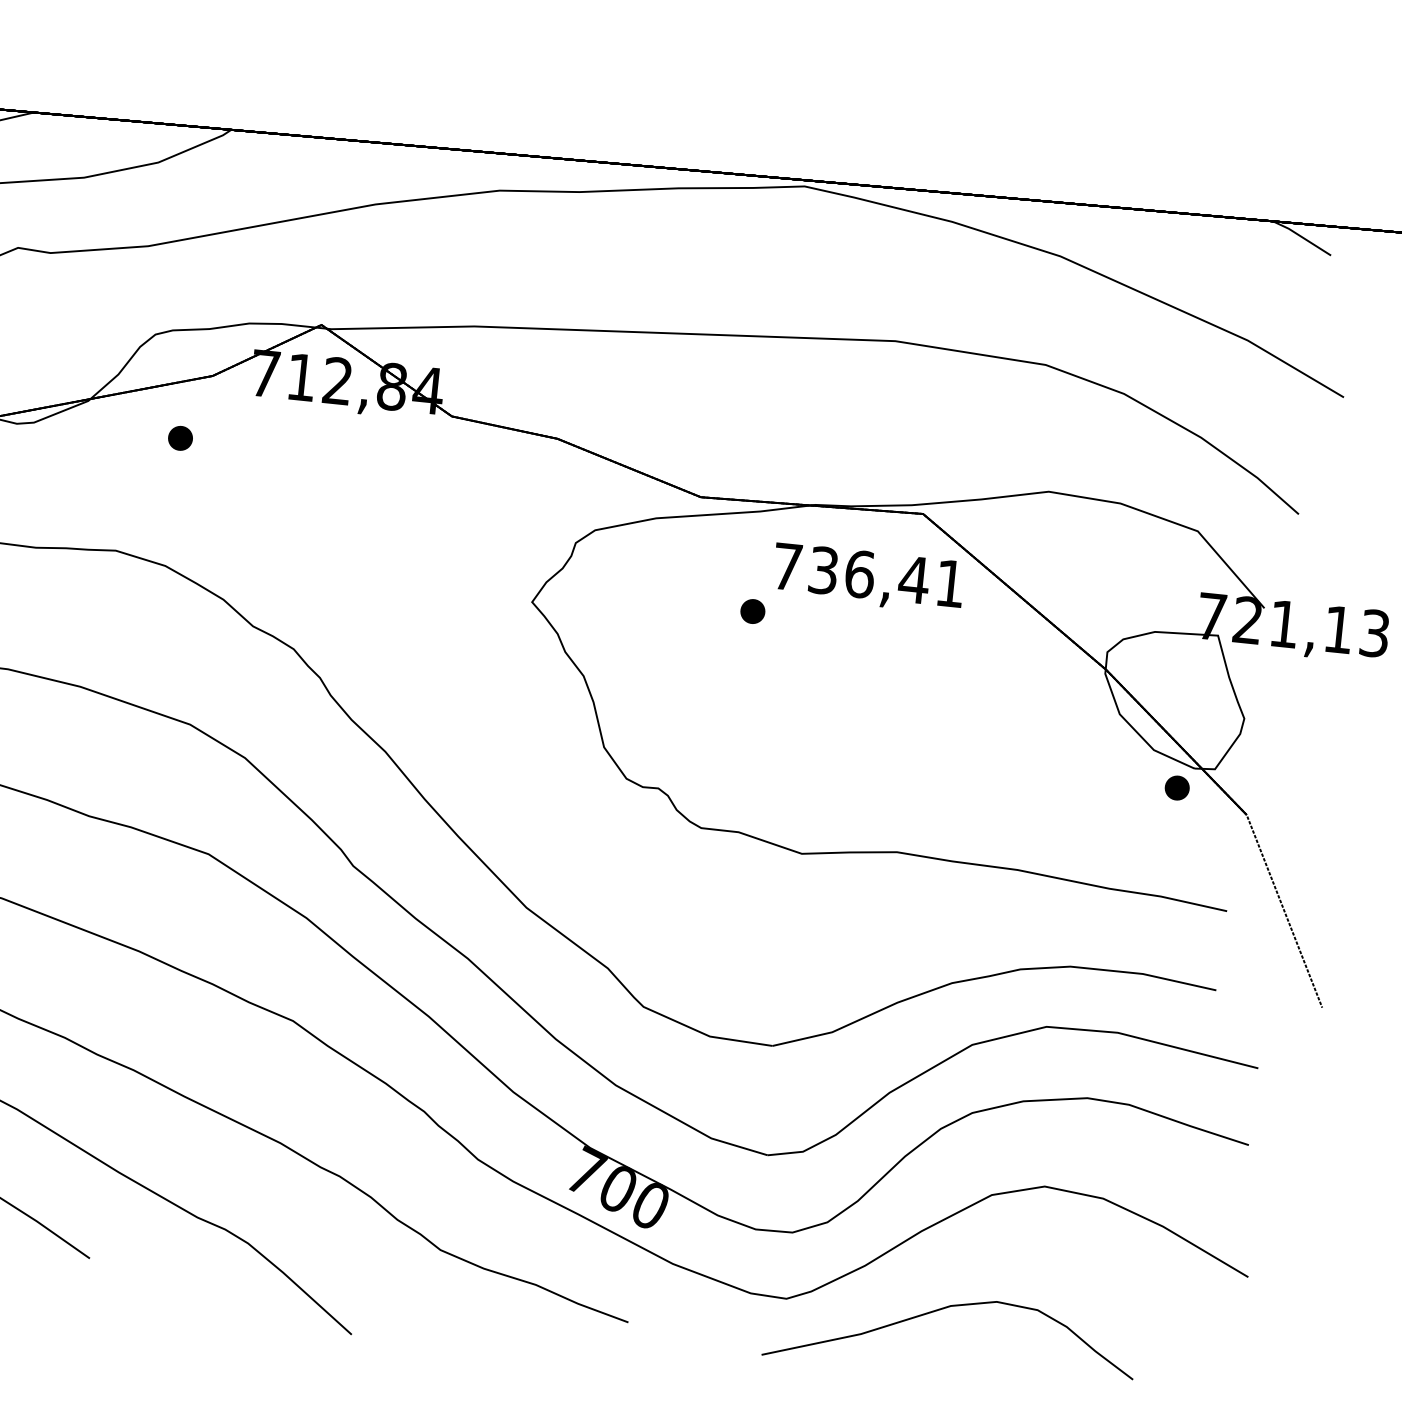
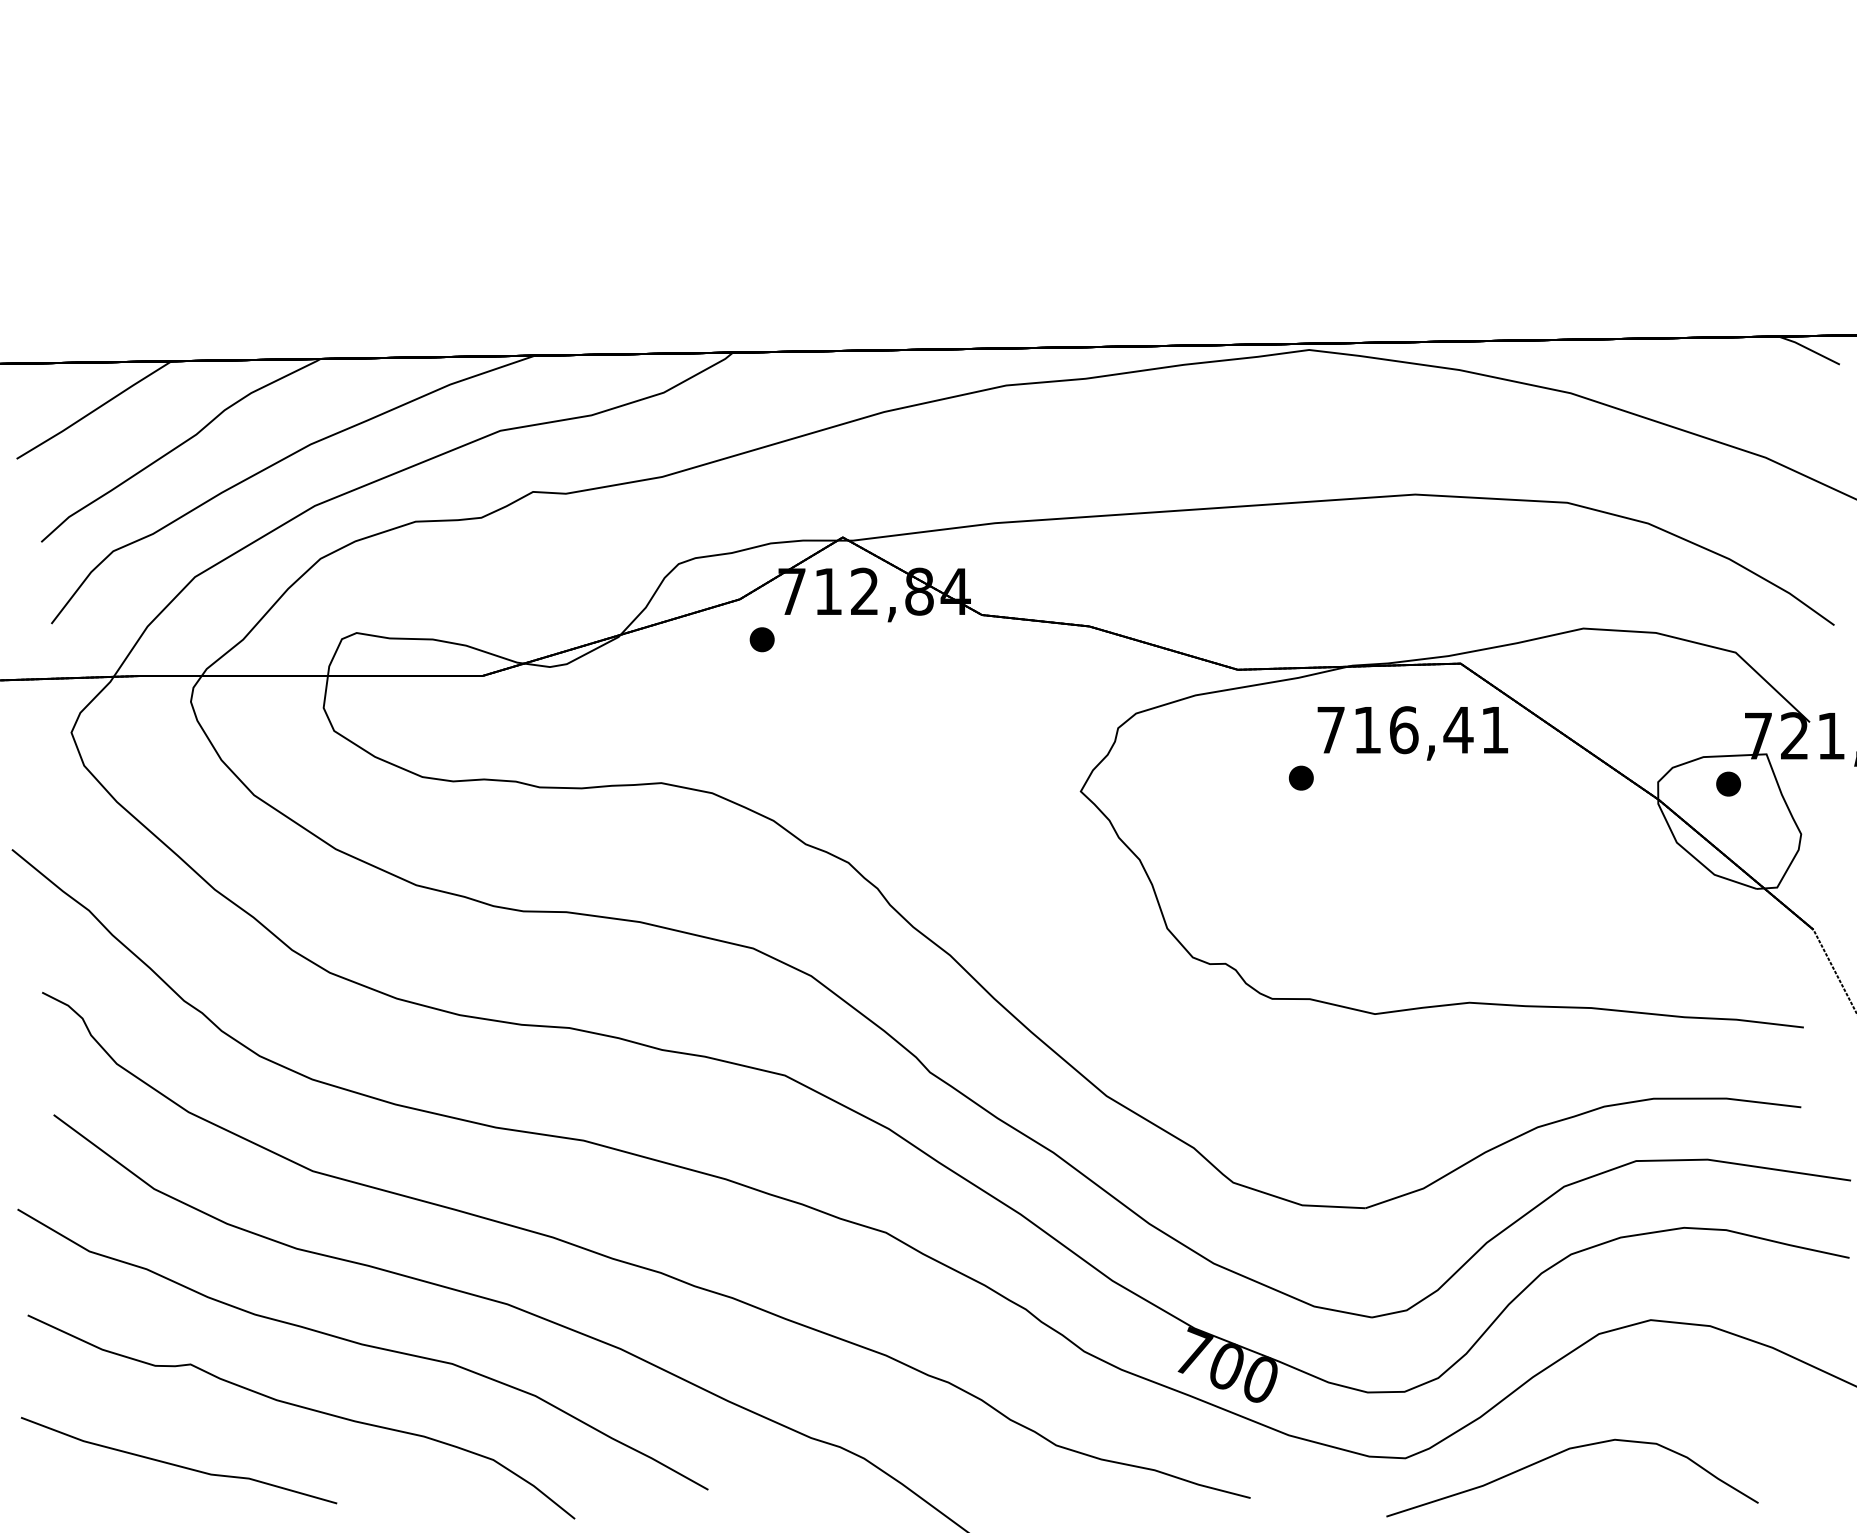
part: (179, 438) -> (761, 639), moved
text: (823, 570) -> (1367, 730), 736,41 -> 716,41
part: (1177, 787) -> (1728, 783), moved

